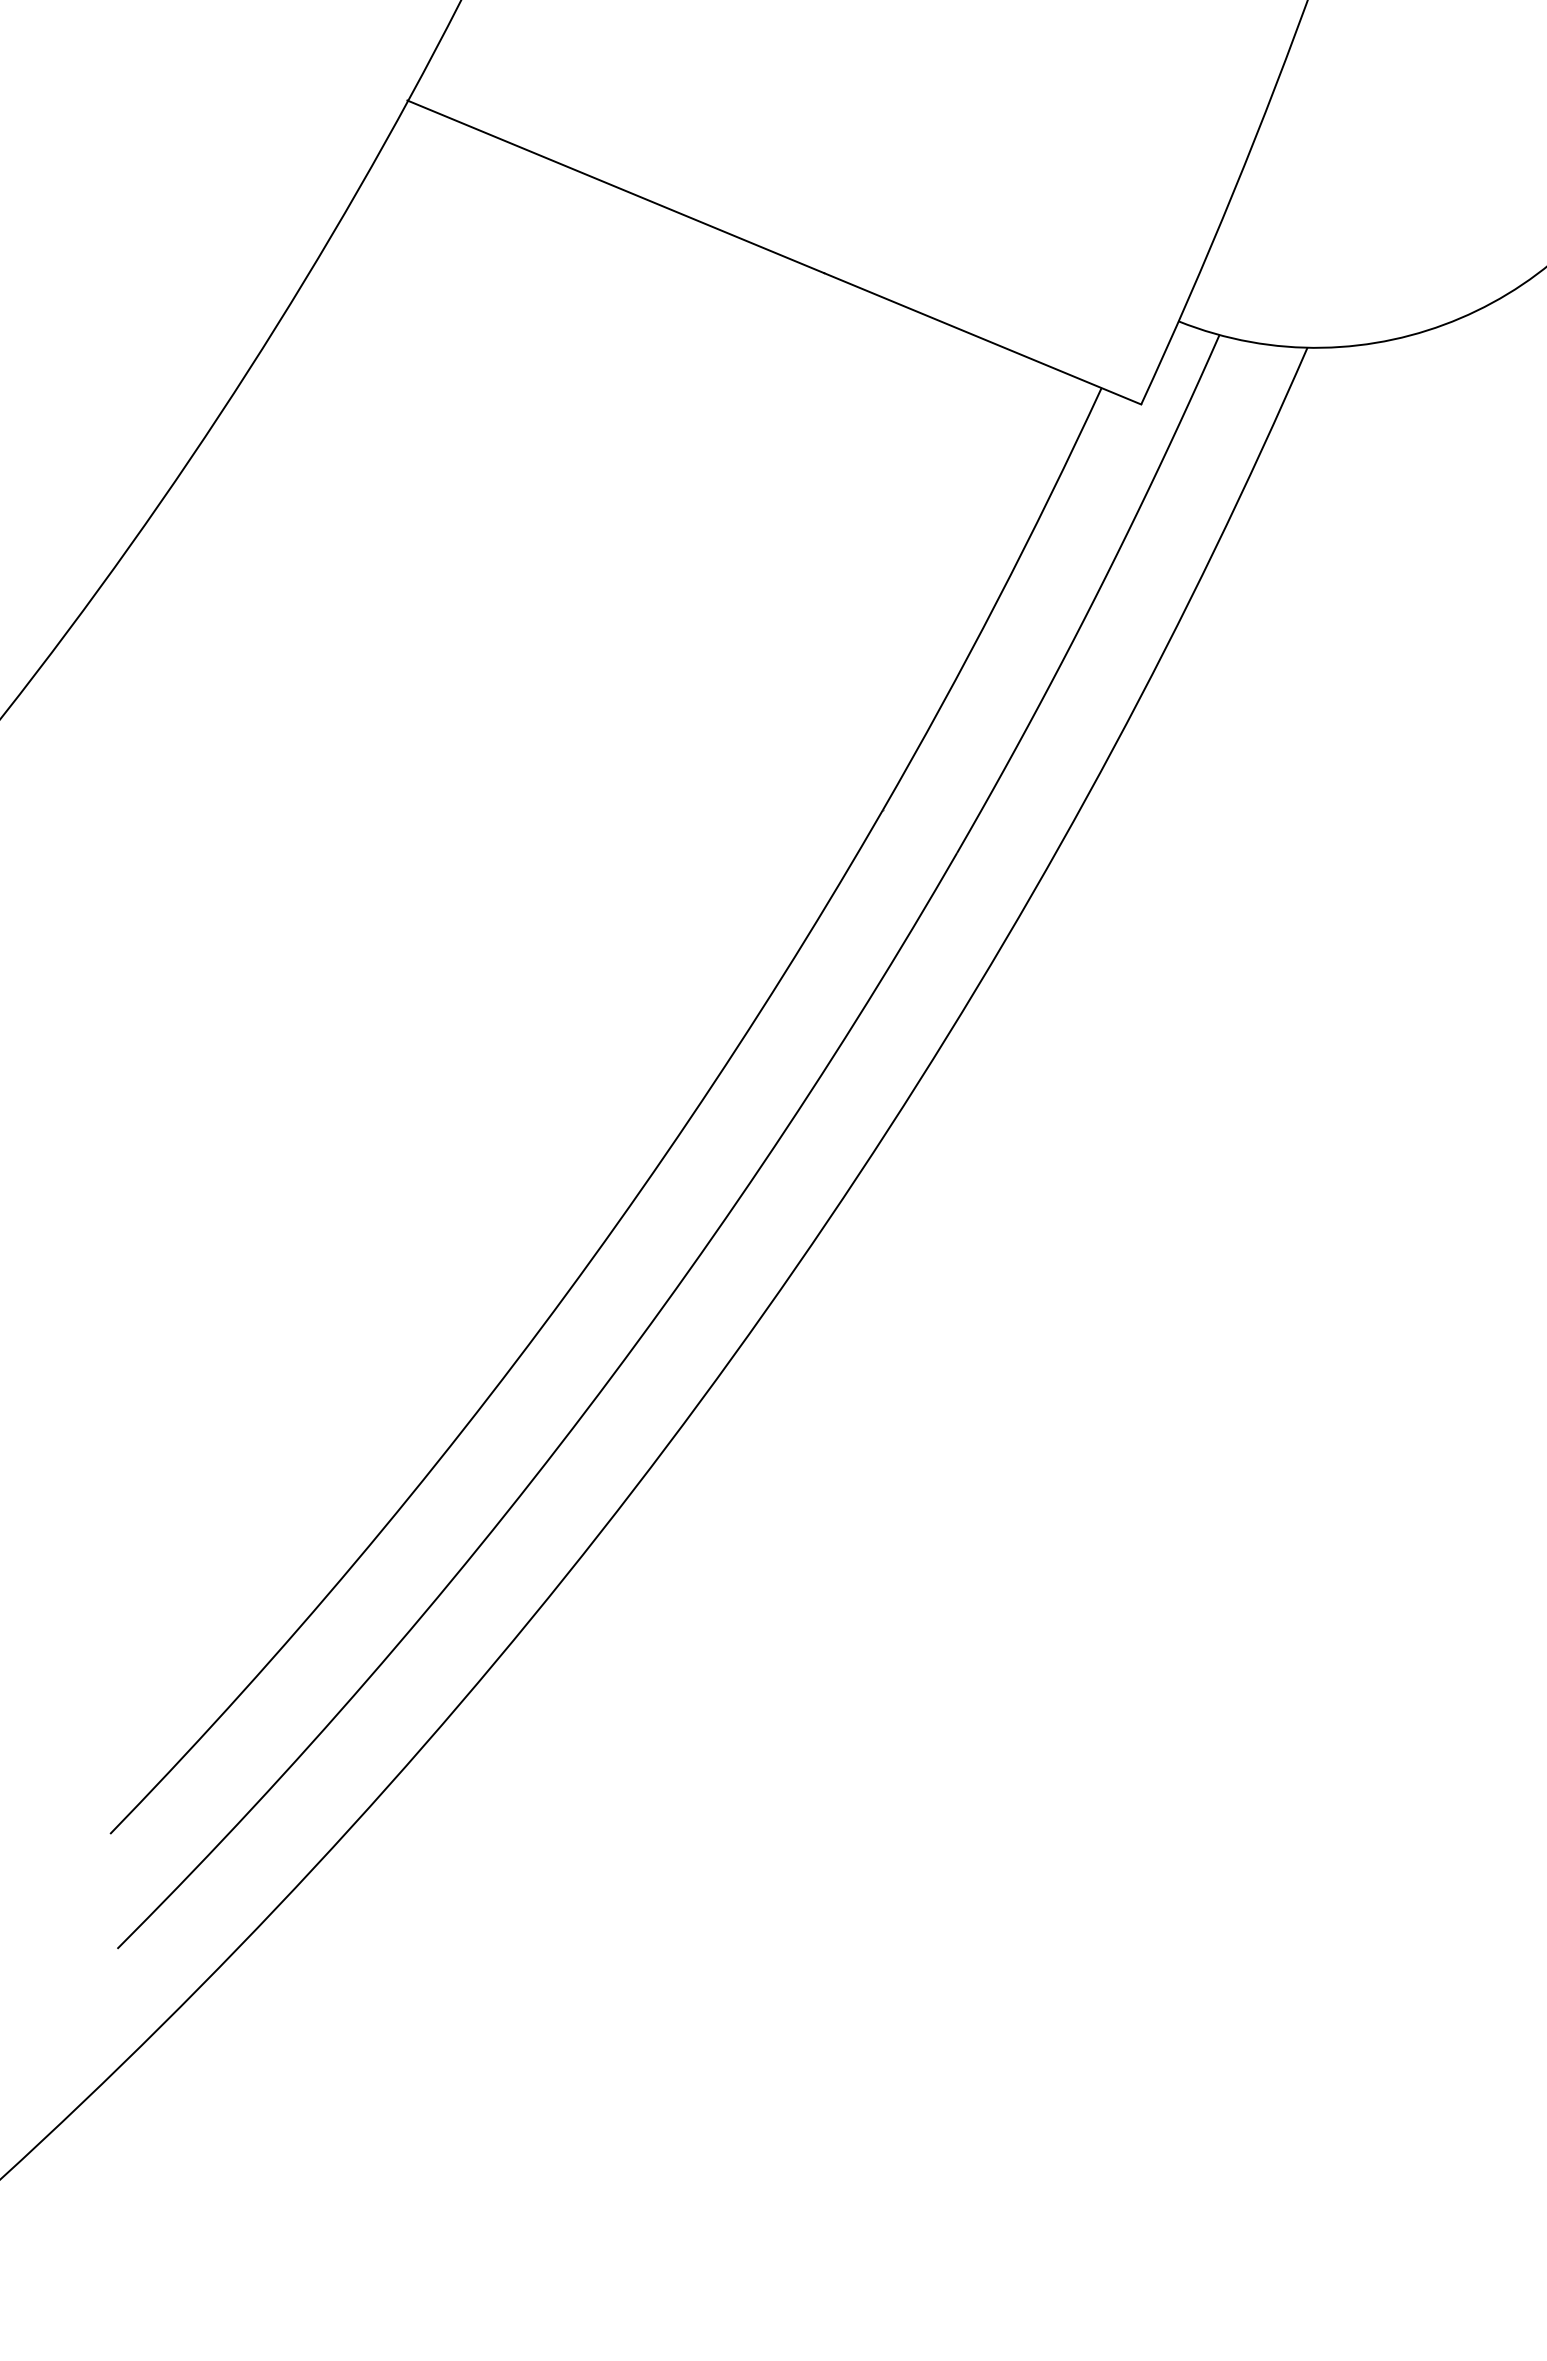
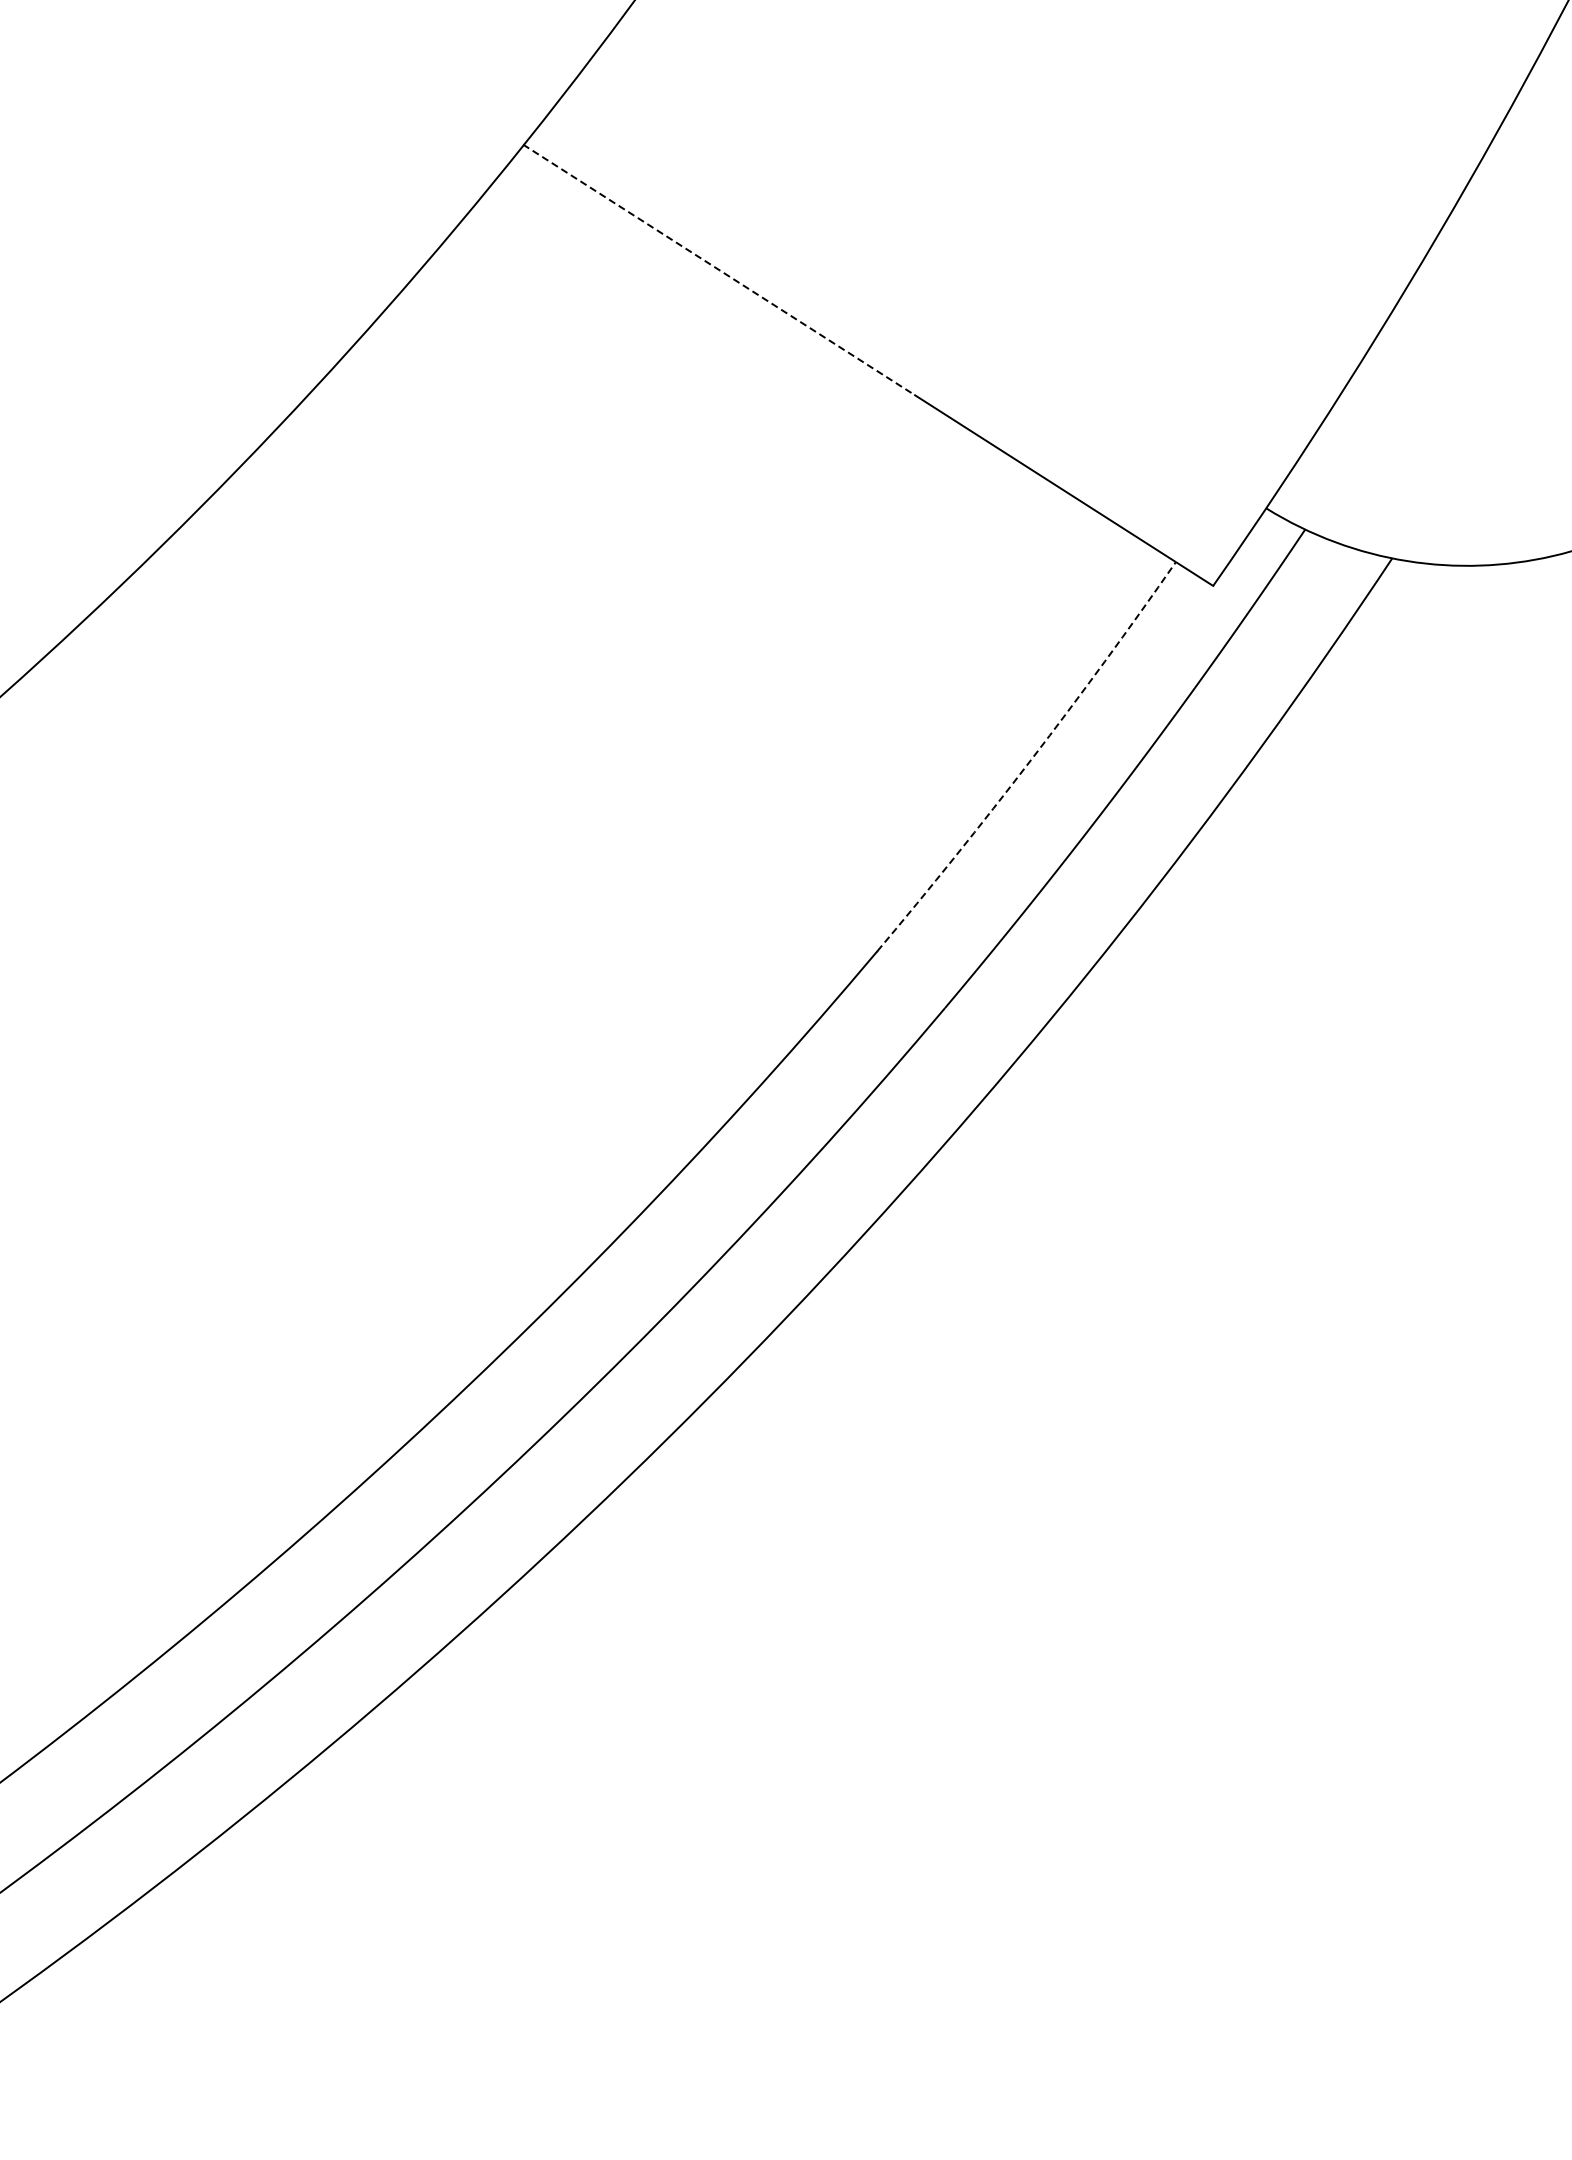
line: (615, 186) -> (718, 269), solid -> dashed
arc: (997, 601) -> (1031, 759), solid -> dashed

